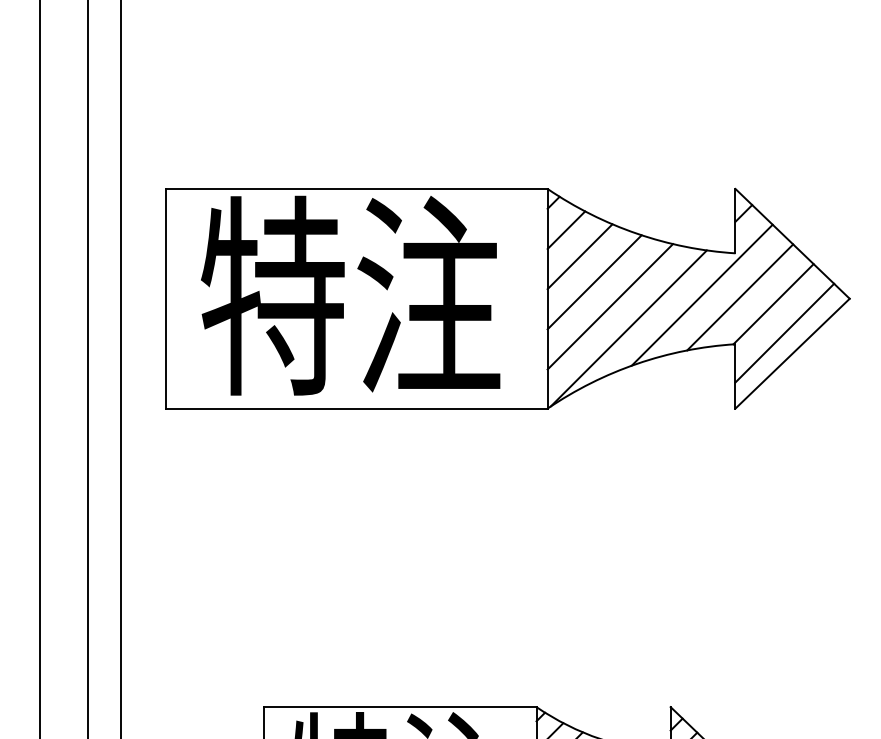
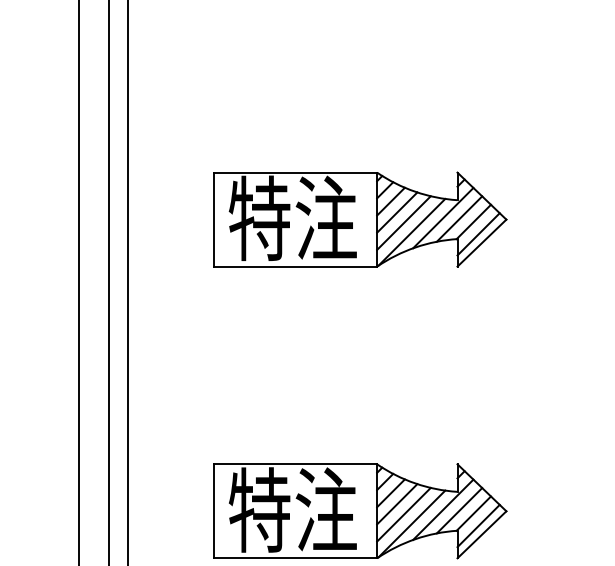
part: (508, 298) -> (360, 219), size x0.71

